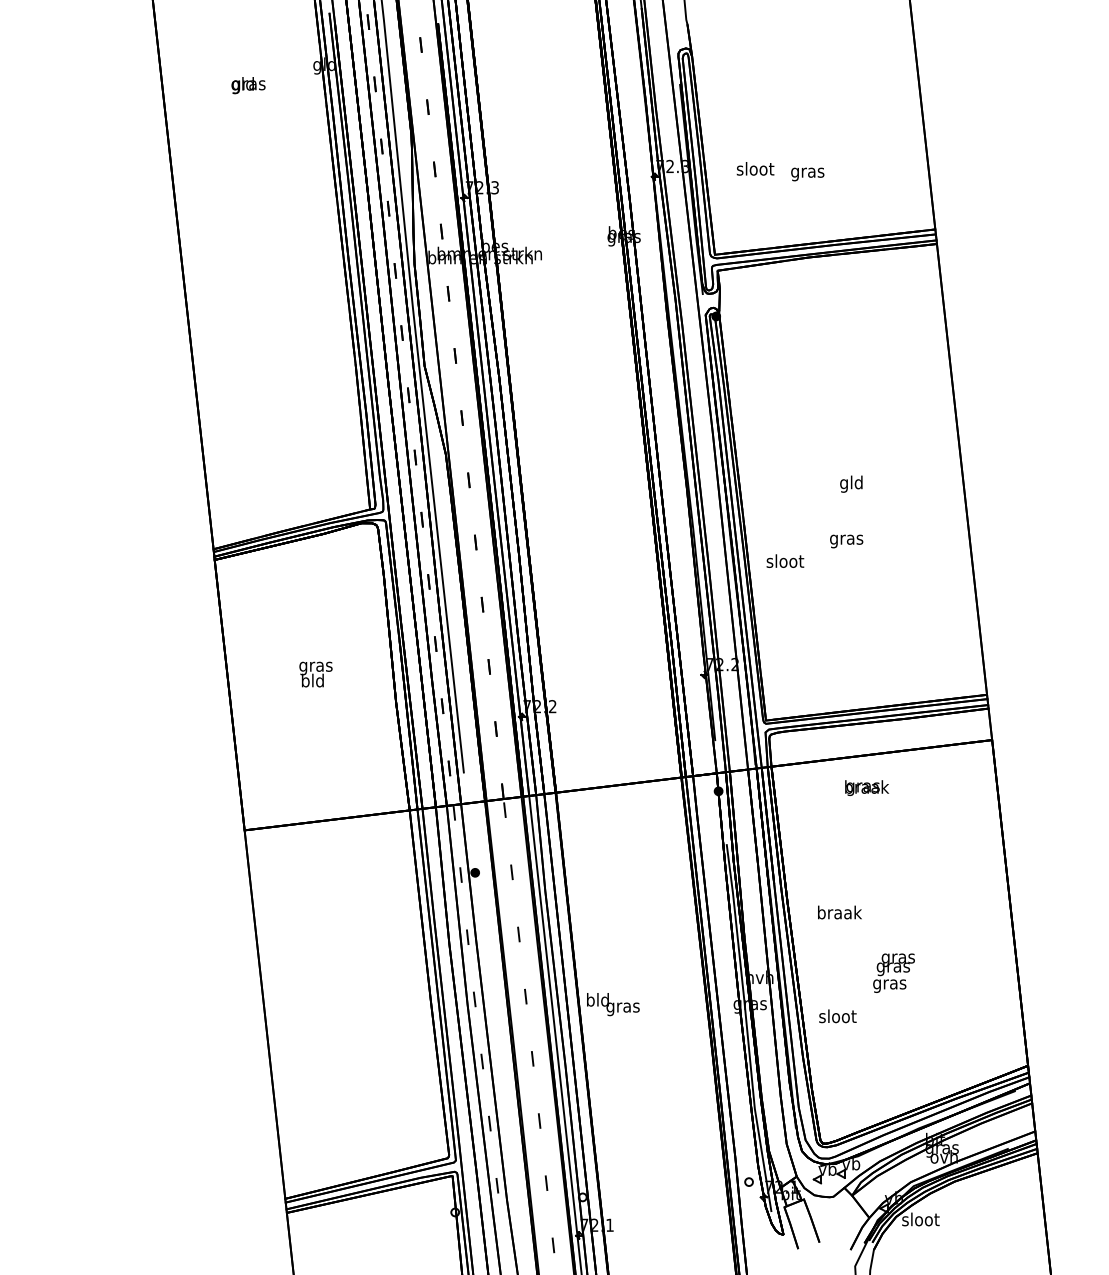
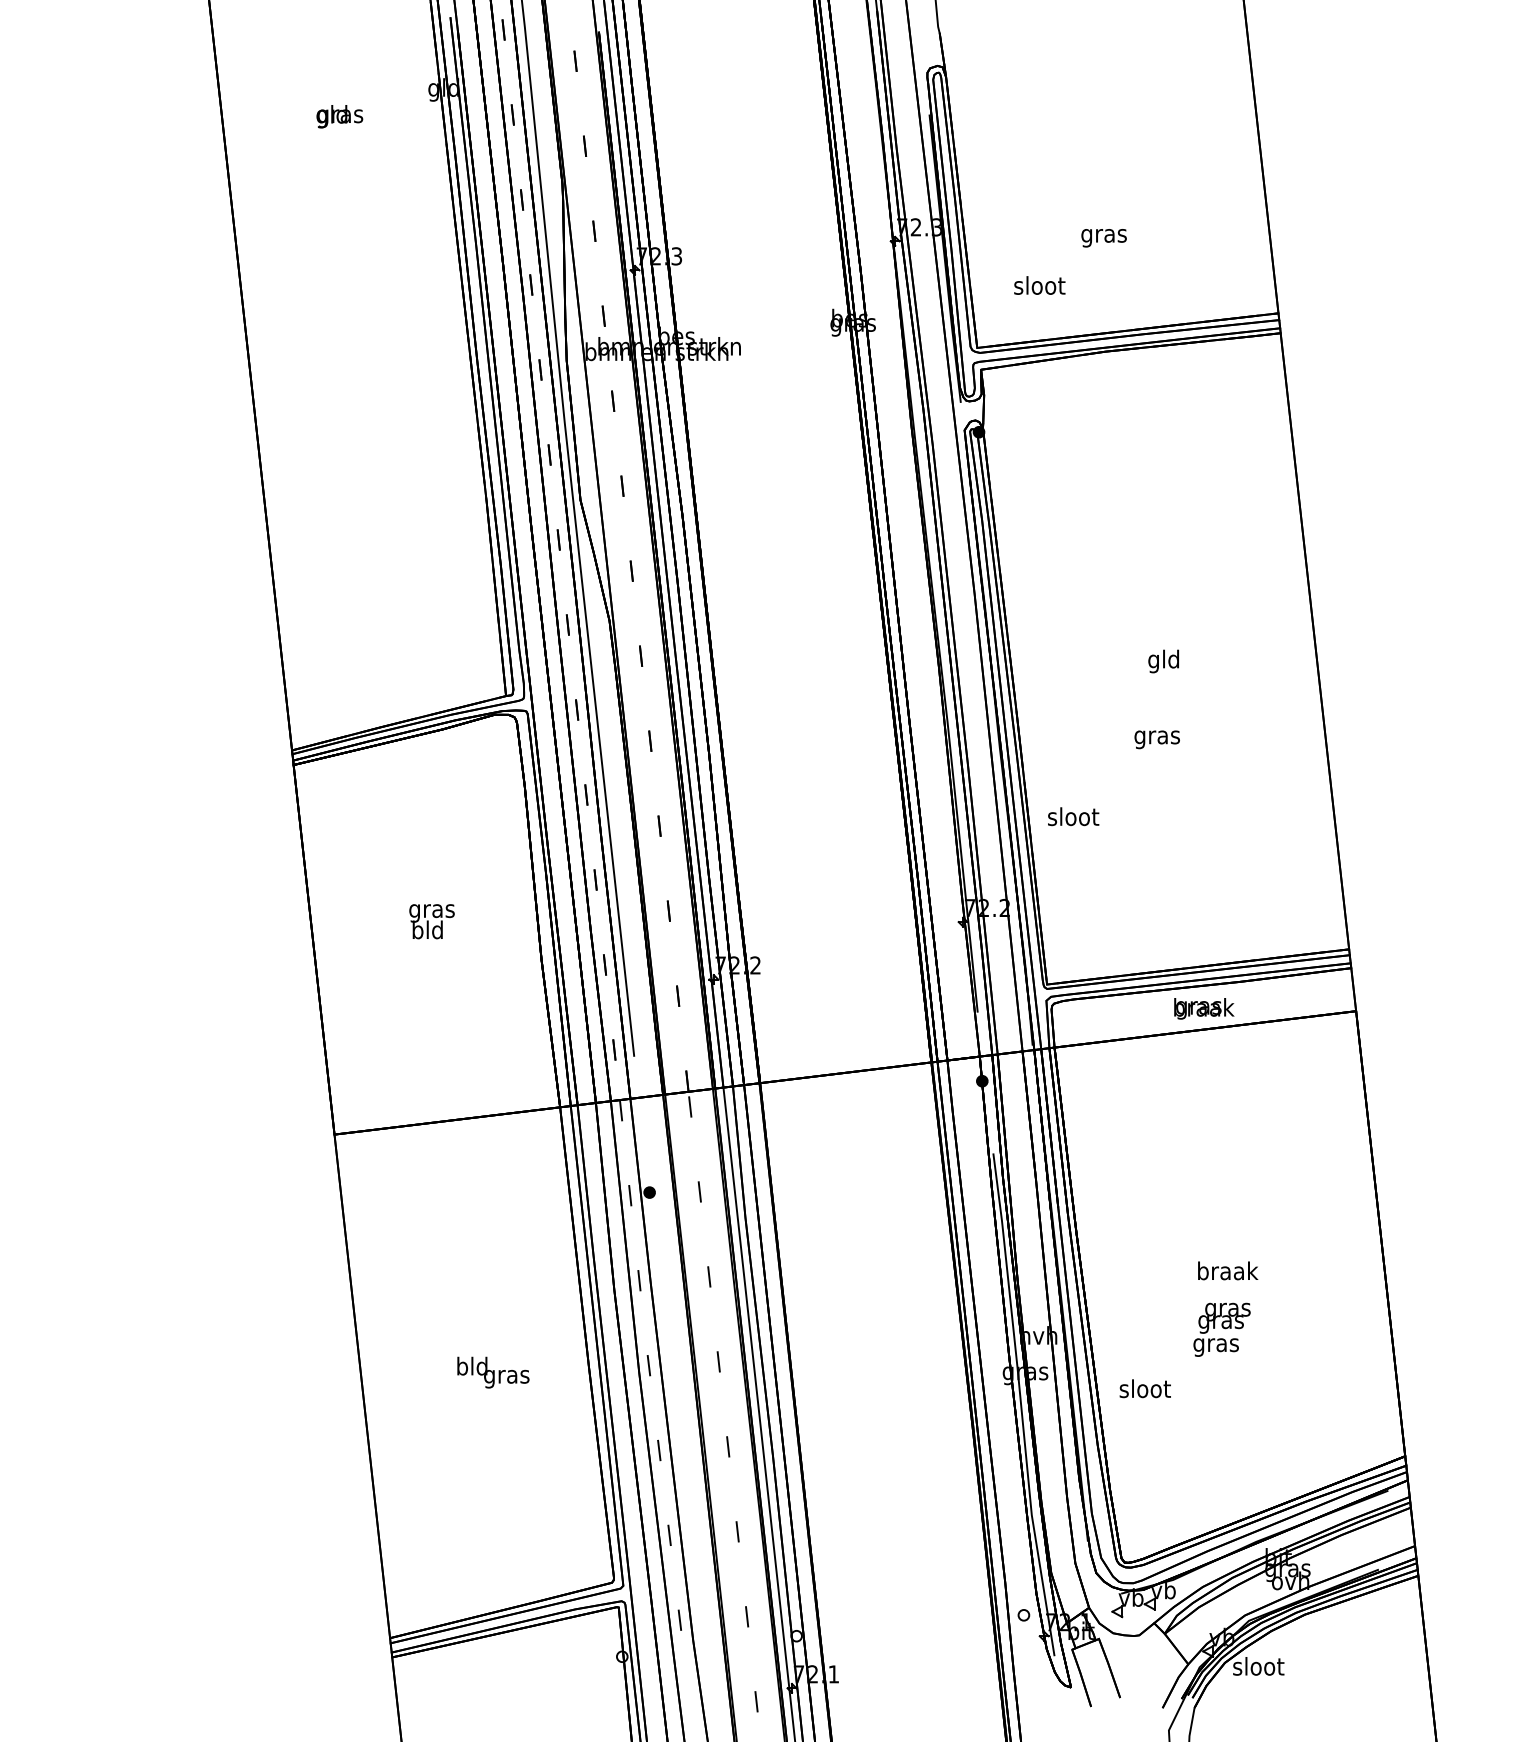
text: (755, 168) -> (1039, 285), moved
text: (785, 561) -> (1073, 816), moved
text: (867, 787) -> (1204, 1008), moved
text: (840, 912) -> (1228, 1270), moved
text: (613, 1004) -> (493, 1372), moved

